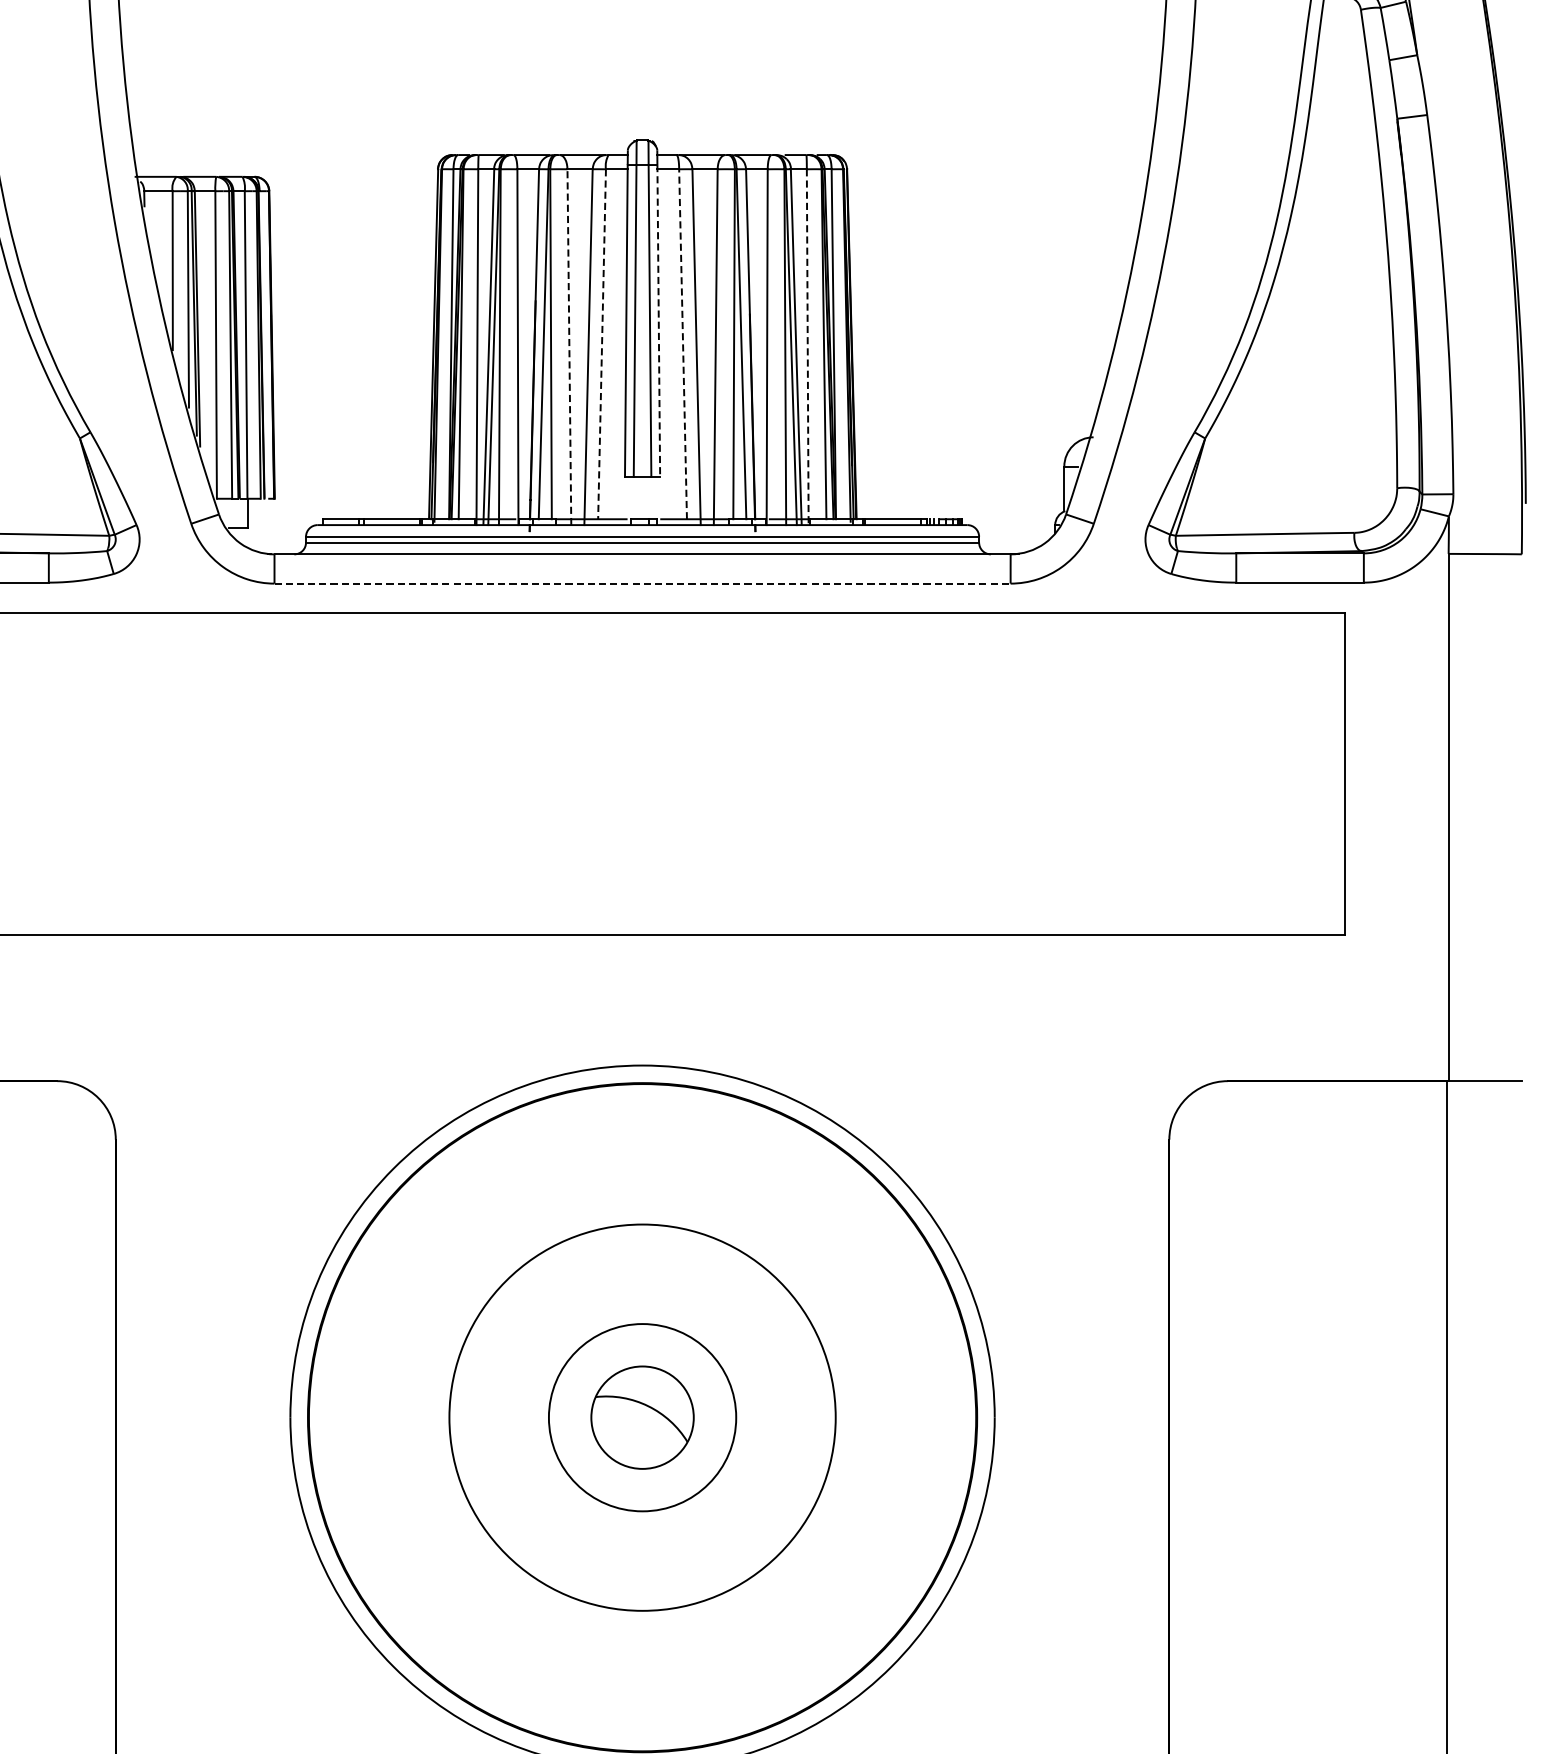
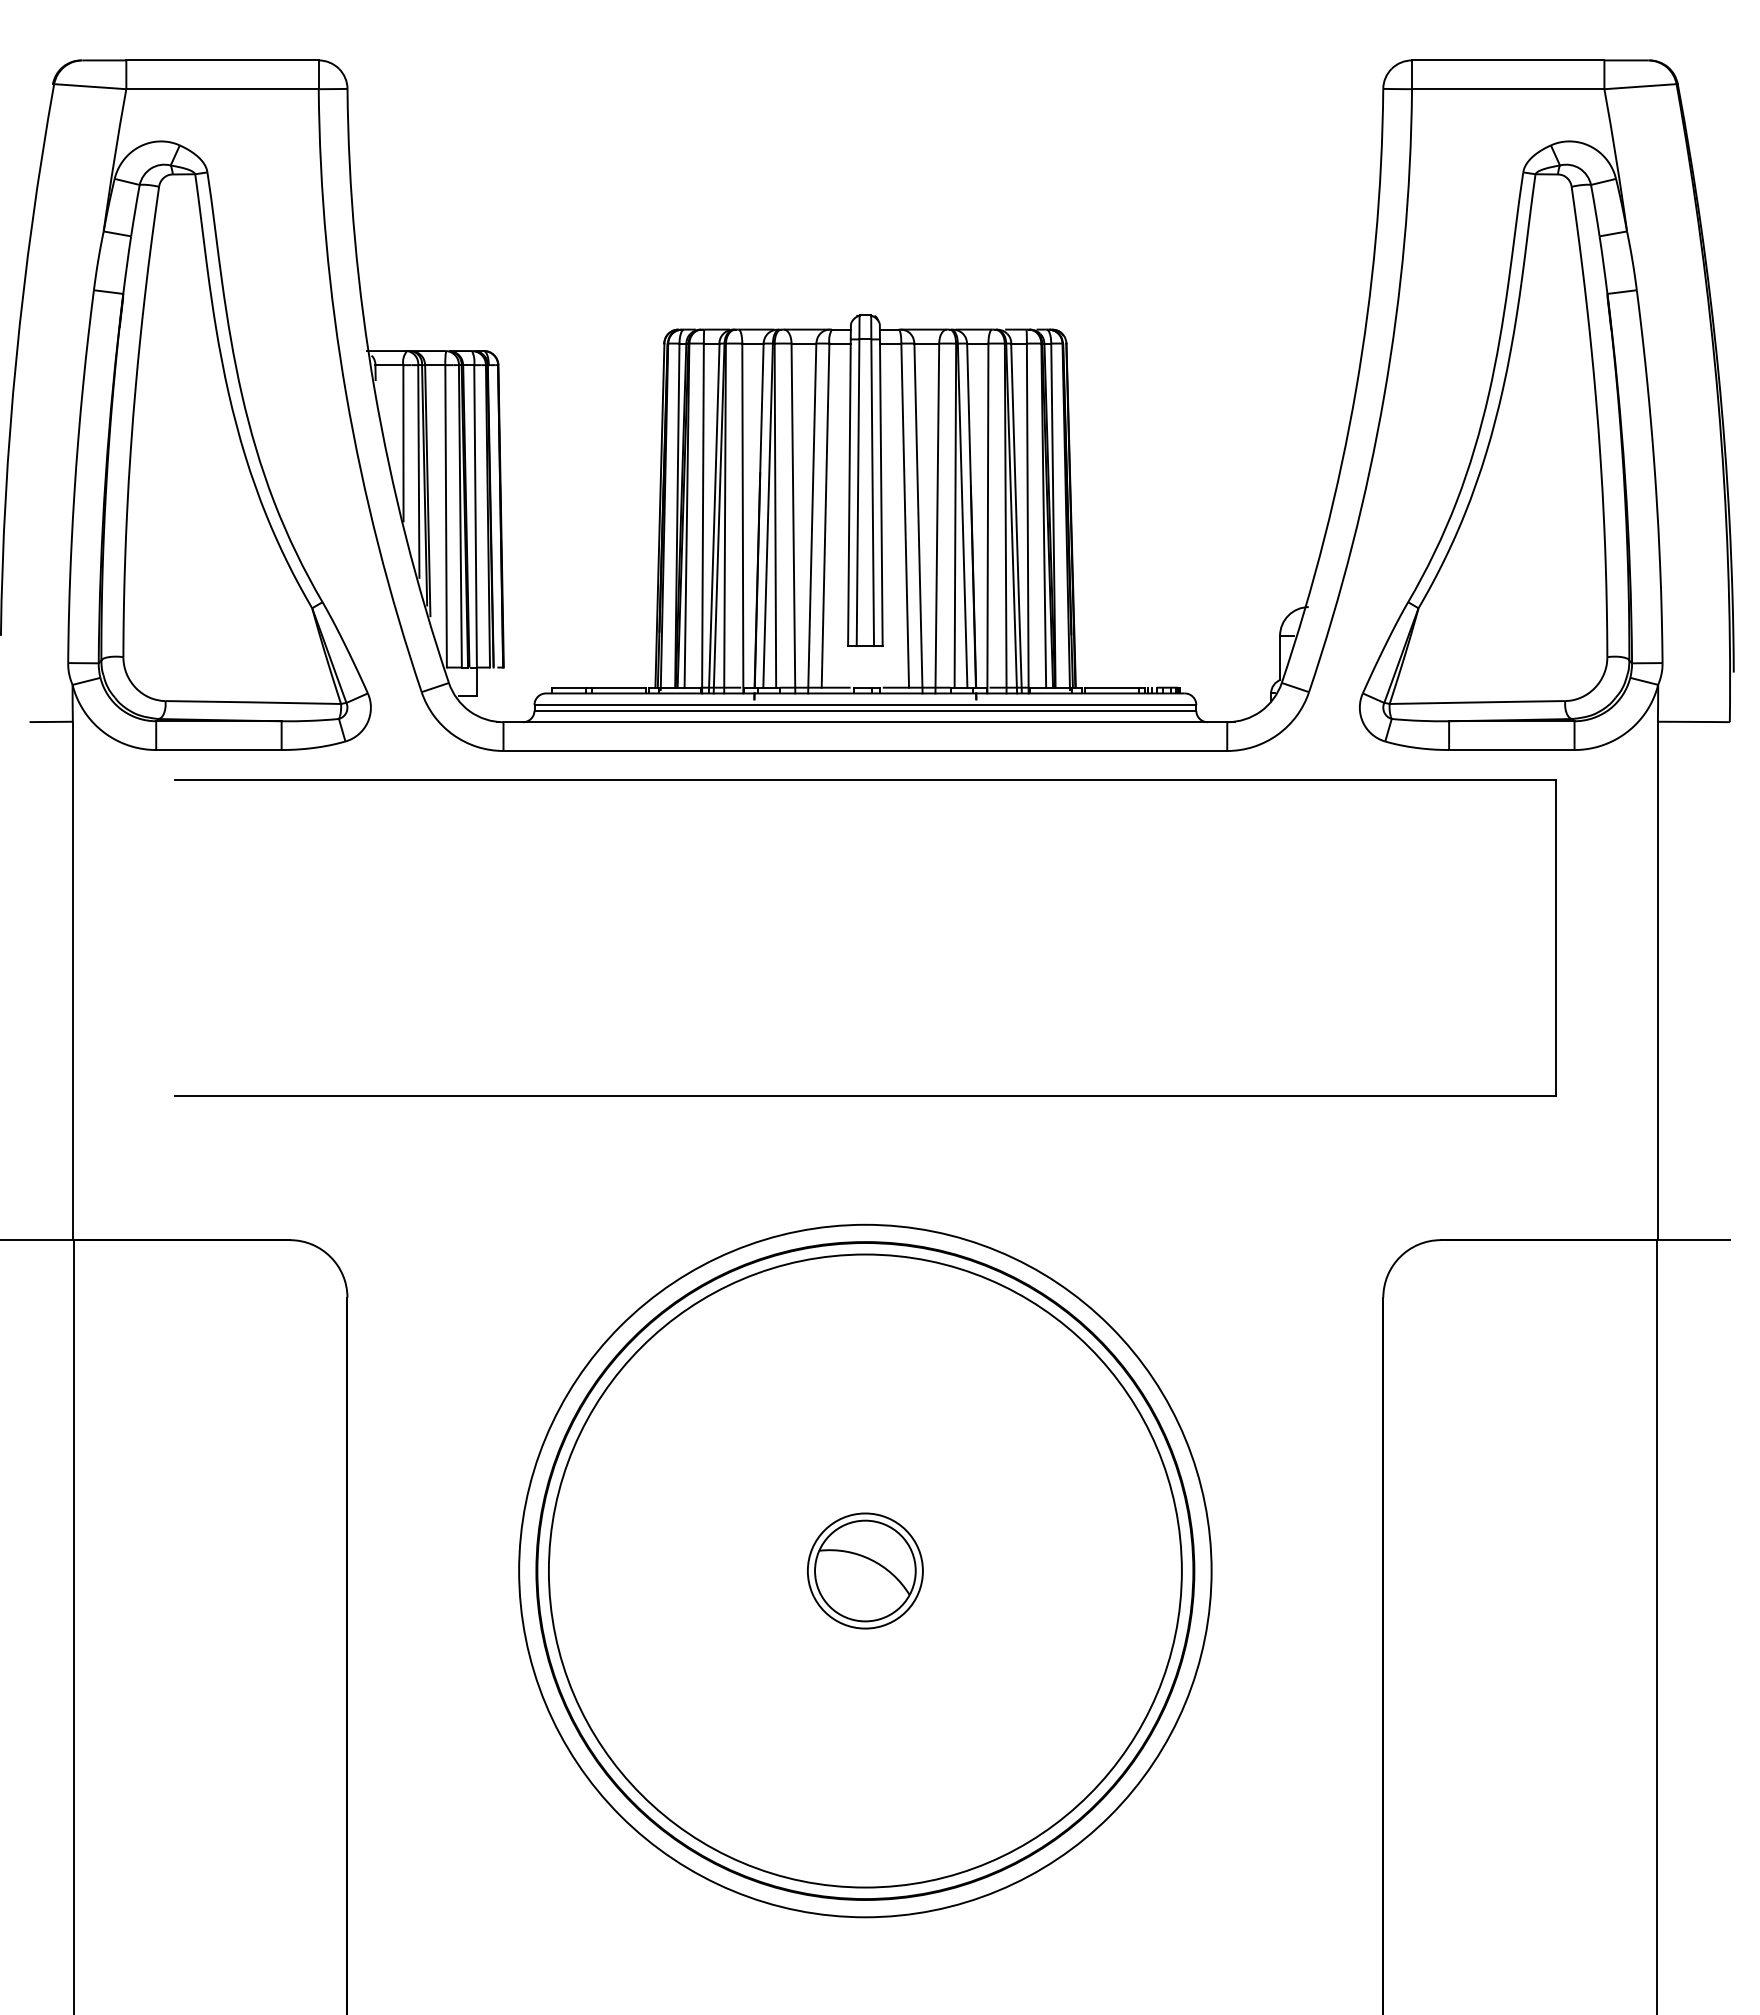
line: (658, 321) -> (881, 493), dashed -> solid
line: (683, 344) -> (905, 515), dashed -> solid
line: (602, 345) -> (825, 516), dashed -> solid
line: (569, 347) -> (793, 518), dashed -> solid
line: (807, 347) -> (1027, 518), dashed -> solid
line: (642, 584) -> (865, 751), dashed -> solid
circle: (641, 1417) -> (864, 1570), size x0.62
circle: (641, 1417) -> (864, 1570), size x1.67

